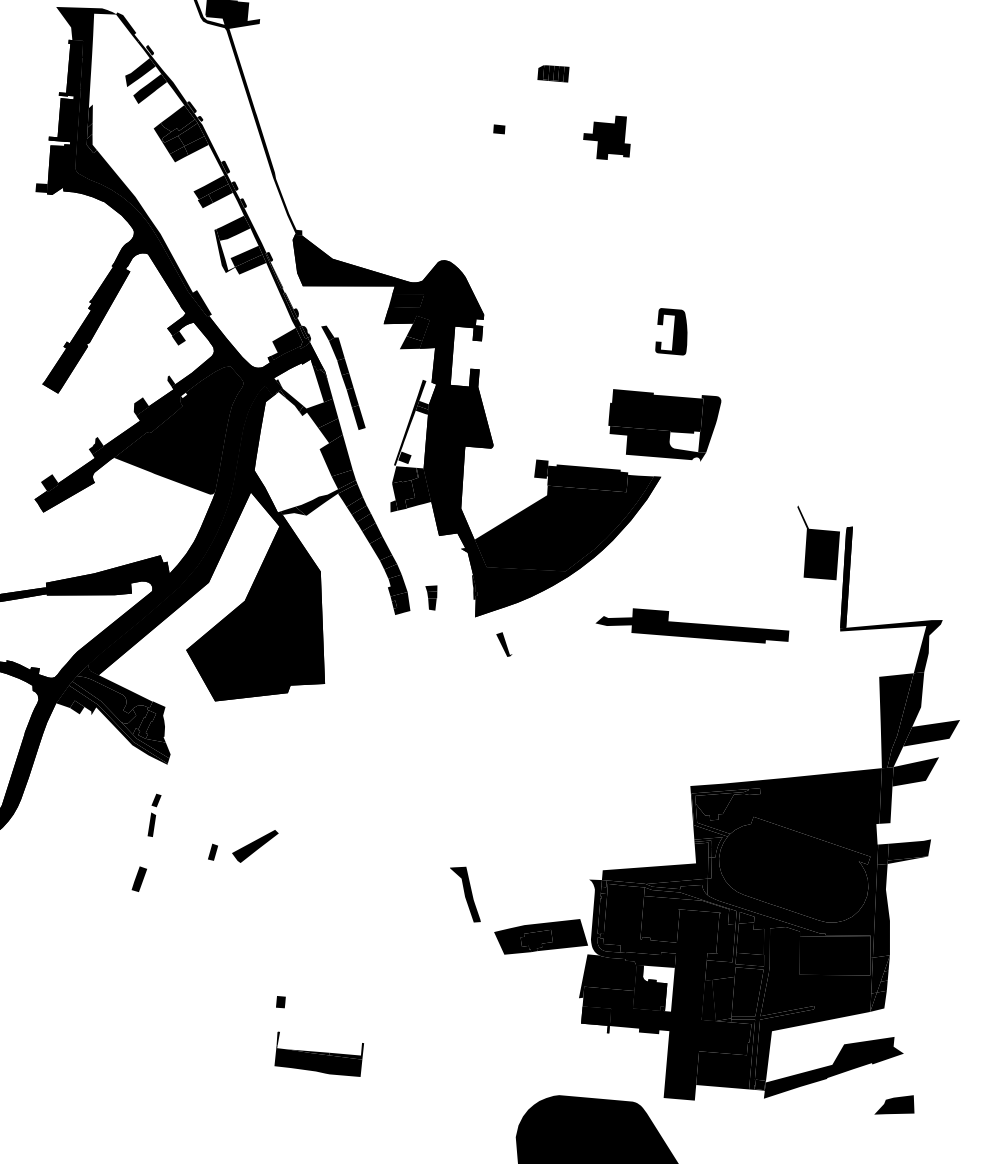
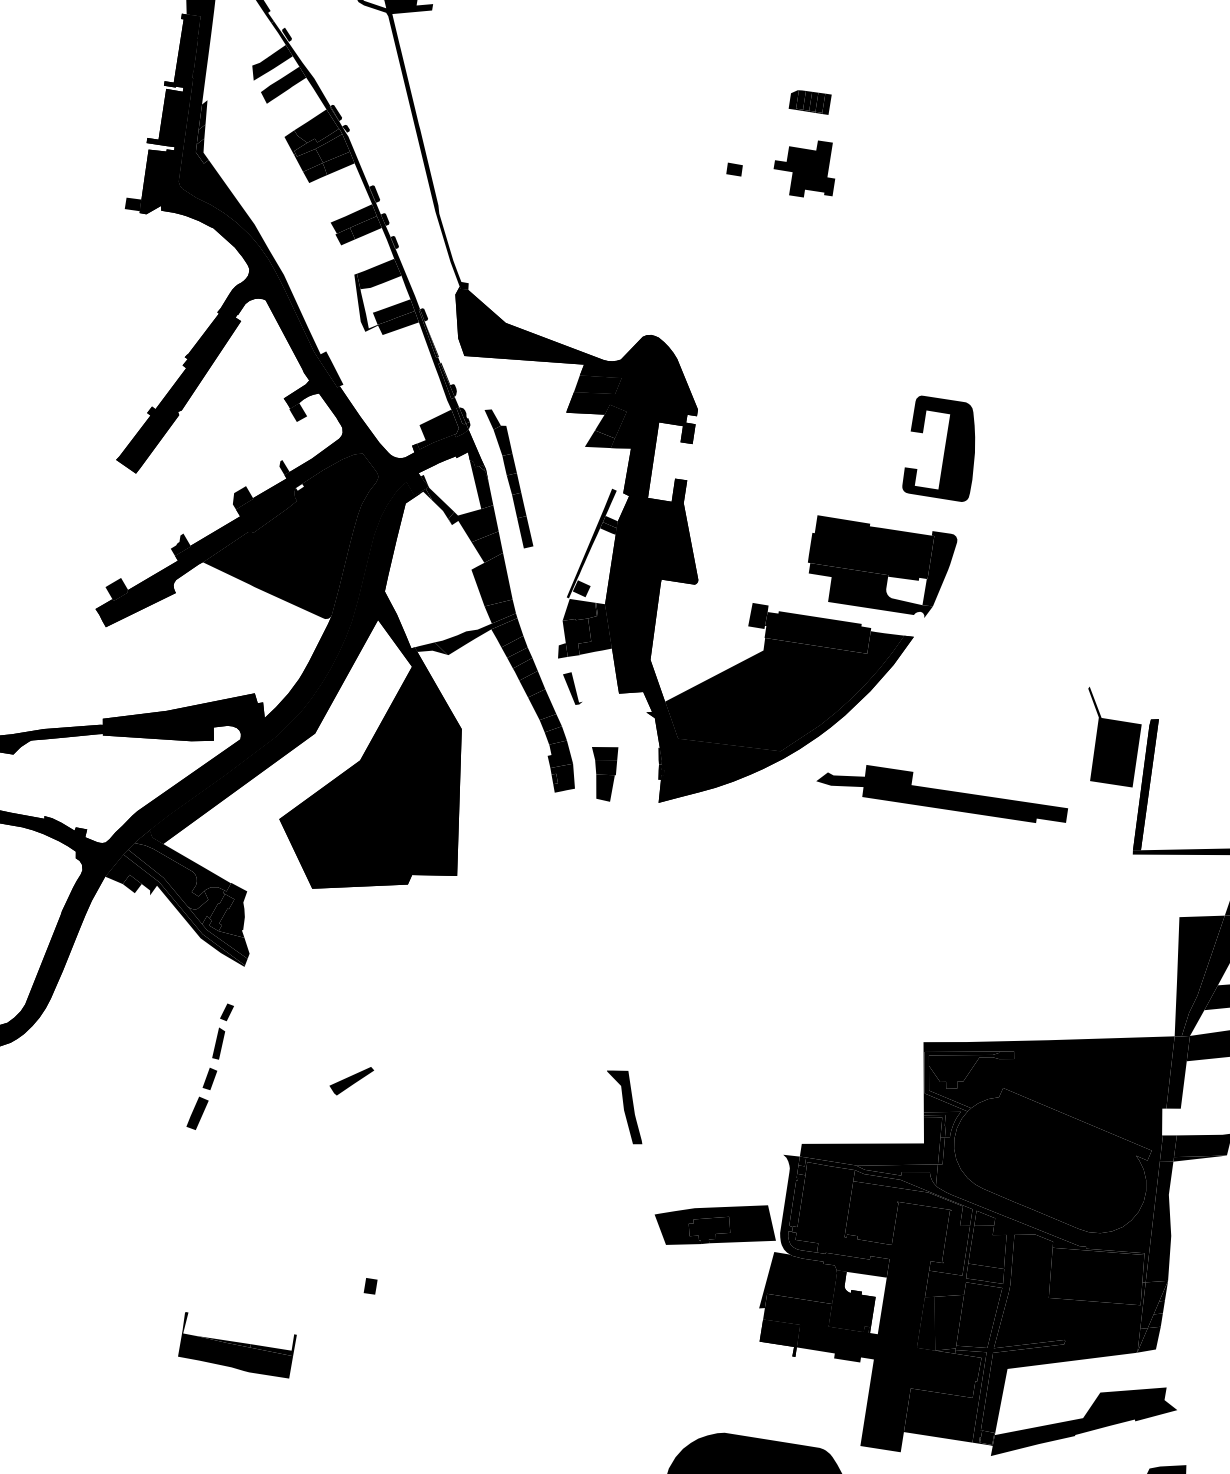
part: (606, 137) -> (804, 168), moved
part: (671, 331) -> (940, 448), size x1.67
part: (664, 425) -> (881, 567), moved
part: (431, 597) -> (603, 773), size x1.67
part: (692, 625) -> (942, 792), moved
part: (504, 644) -> (572, 688), moved
part: (255, 845) -> (351, 1080), size x0.71
part: (212, 851) -> (209, 1077), moved
part: (465, 894) -> (624, 1106), moved
part: (318, 1053) -> (236, 1344), moved

